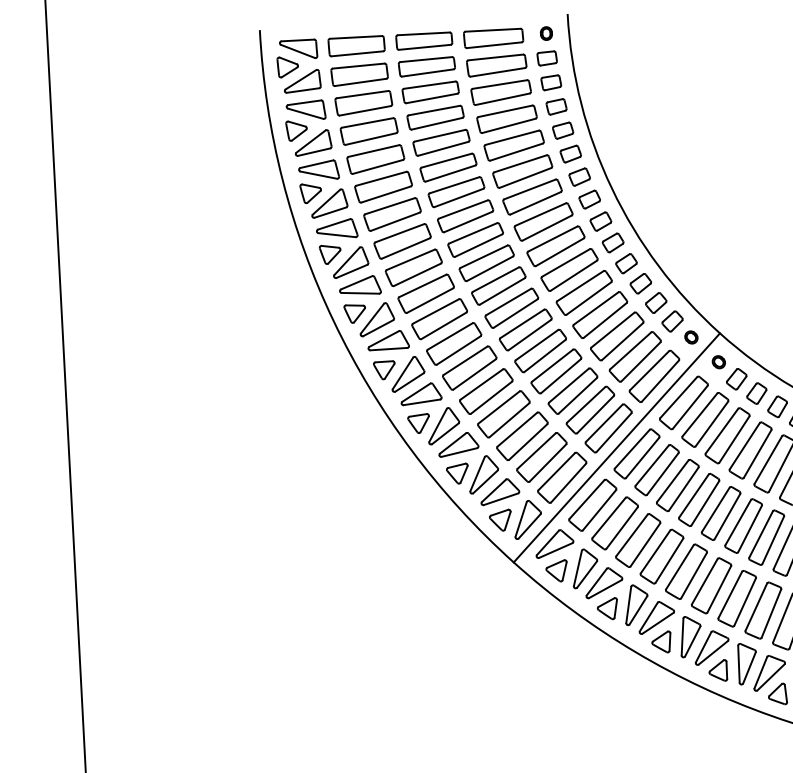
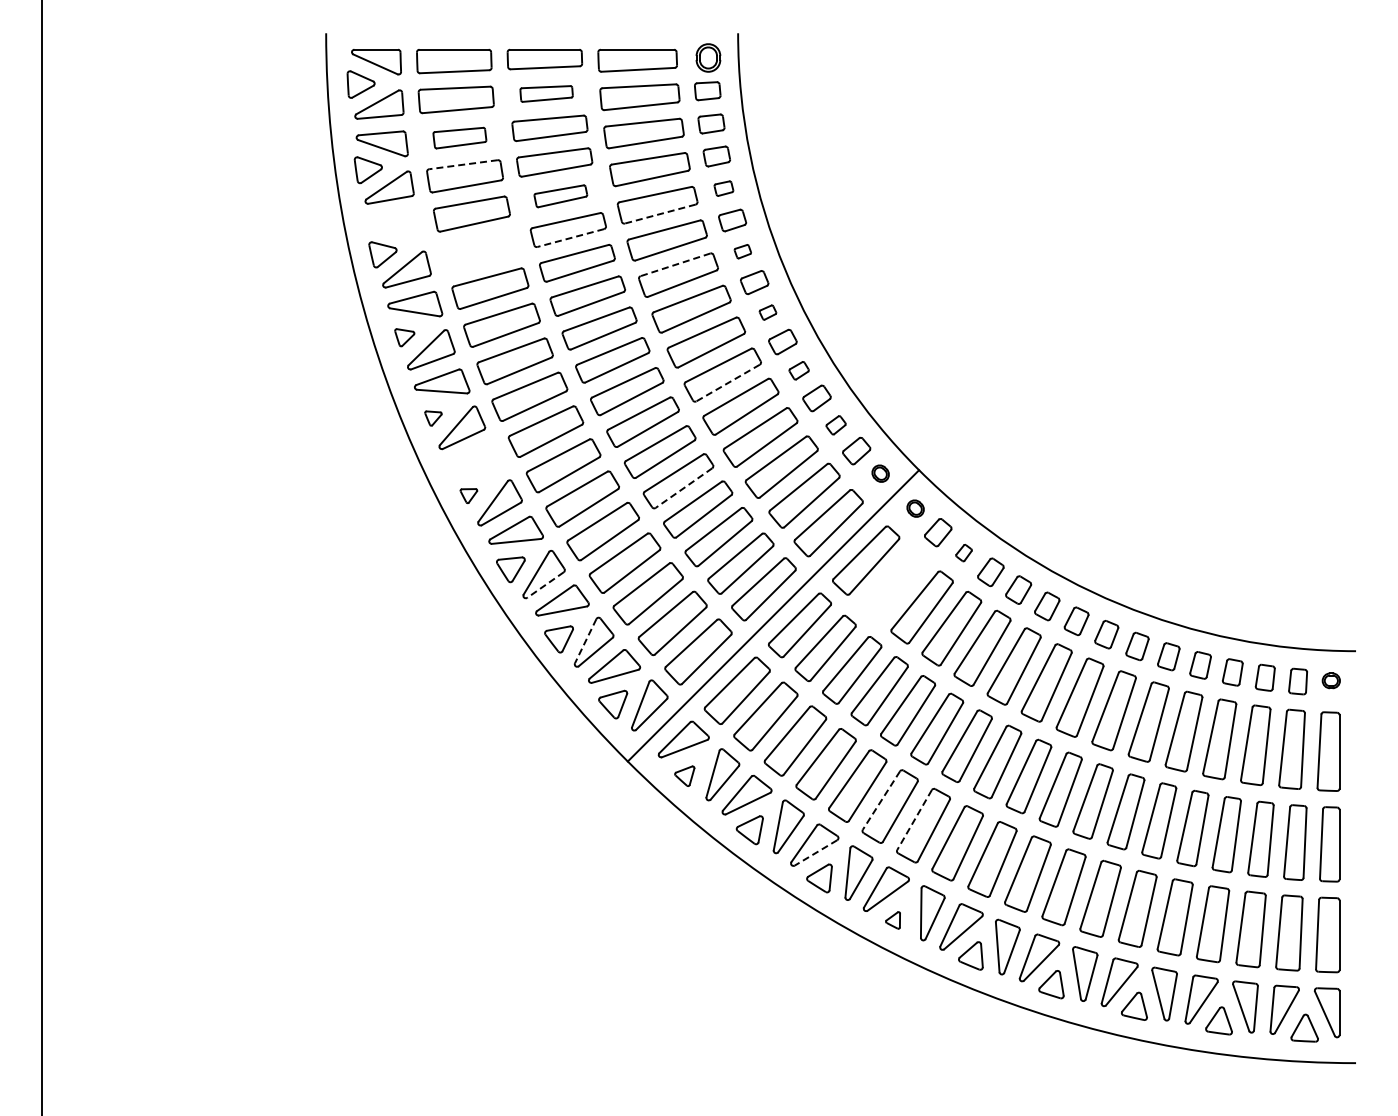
part: (546, 33) -> (708, 57), size x1.6
part: (426, 66) -> (546, 93), size x0.7
part: (363, 102) -> (459, 137), size x0.7
line: (367, 122) -> (463, 164), solid -> dashed
part: (562, 130) -> (723, 188), size x0.7
part: (441, 142) -> (560, 195), size x0.7
line: (516, 152) -> (660, 214), solid -> dashed
part: (318, 170) -> (394, 224), removed
line: (450, 173) -> (570, 238), solid -> dashed
part: (579, 176) -> (742, 251), size x0.6
part: (383, 187) -> (480, 251), removed
line: (529, 189) -> (675, 264), solid -> dashed
part: (600, 221) -> (767, 312), size x0.6
part: (330, 254) -> (404, 337), size x0.7
part: (625, 263) -> (798, 370), size x0.7
line: (574, 276) -> (728, 383), solid -> dashed
part: (655, 303) -> (835, 425), size x0.7
part: (355, 313) -> (433, 418), size x0.6
part: (388, 340) -> (476, 456), removed
line: (545, 356) -> (684, 488), solid -> dashed
part: (384, 369) -> (468, 495), size x0.6
part: (756, 393) -> (963, 552), size x0.6
part: (705, 419) -> (893, 584), removed
line: (445, 434) -> (545, 585), solid -> dashed
line: (477, 474) -> (585, 641), solid -> dashed
part: (556, 571) -> (684, 776), size x0.7
line: (704, 581) -> (881, 800), solid -> dashed
line: (730, 595) -> (914, 820), solid -> dashed
line: (658, 623) -> (816, 852), solid -> dashed
part: (717, 670) -> (892, 920), size x0.6

